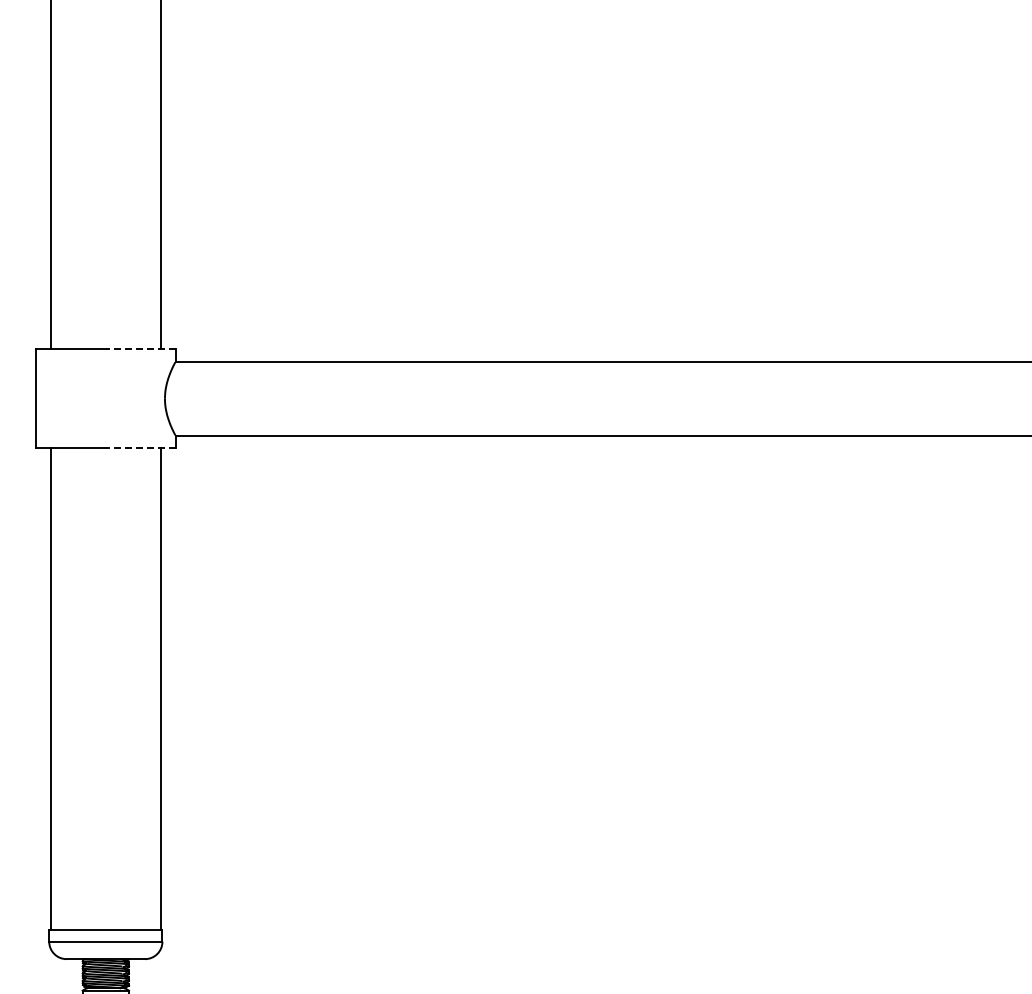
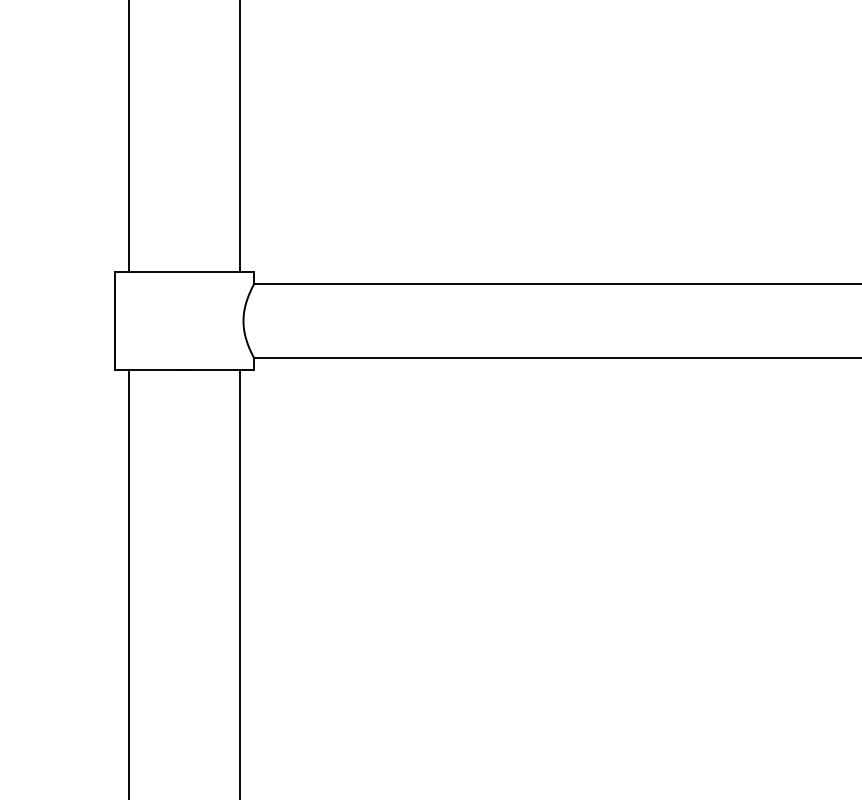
line: (140, 349) -> (219, 271), dashed -> solid
line: (140, 448) -> (219, 370), dashed -> solid

